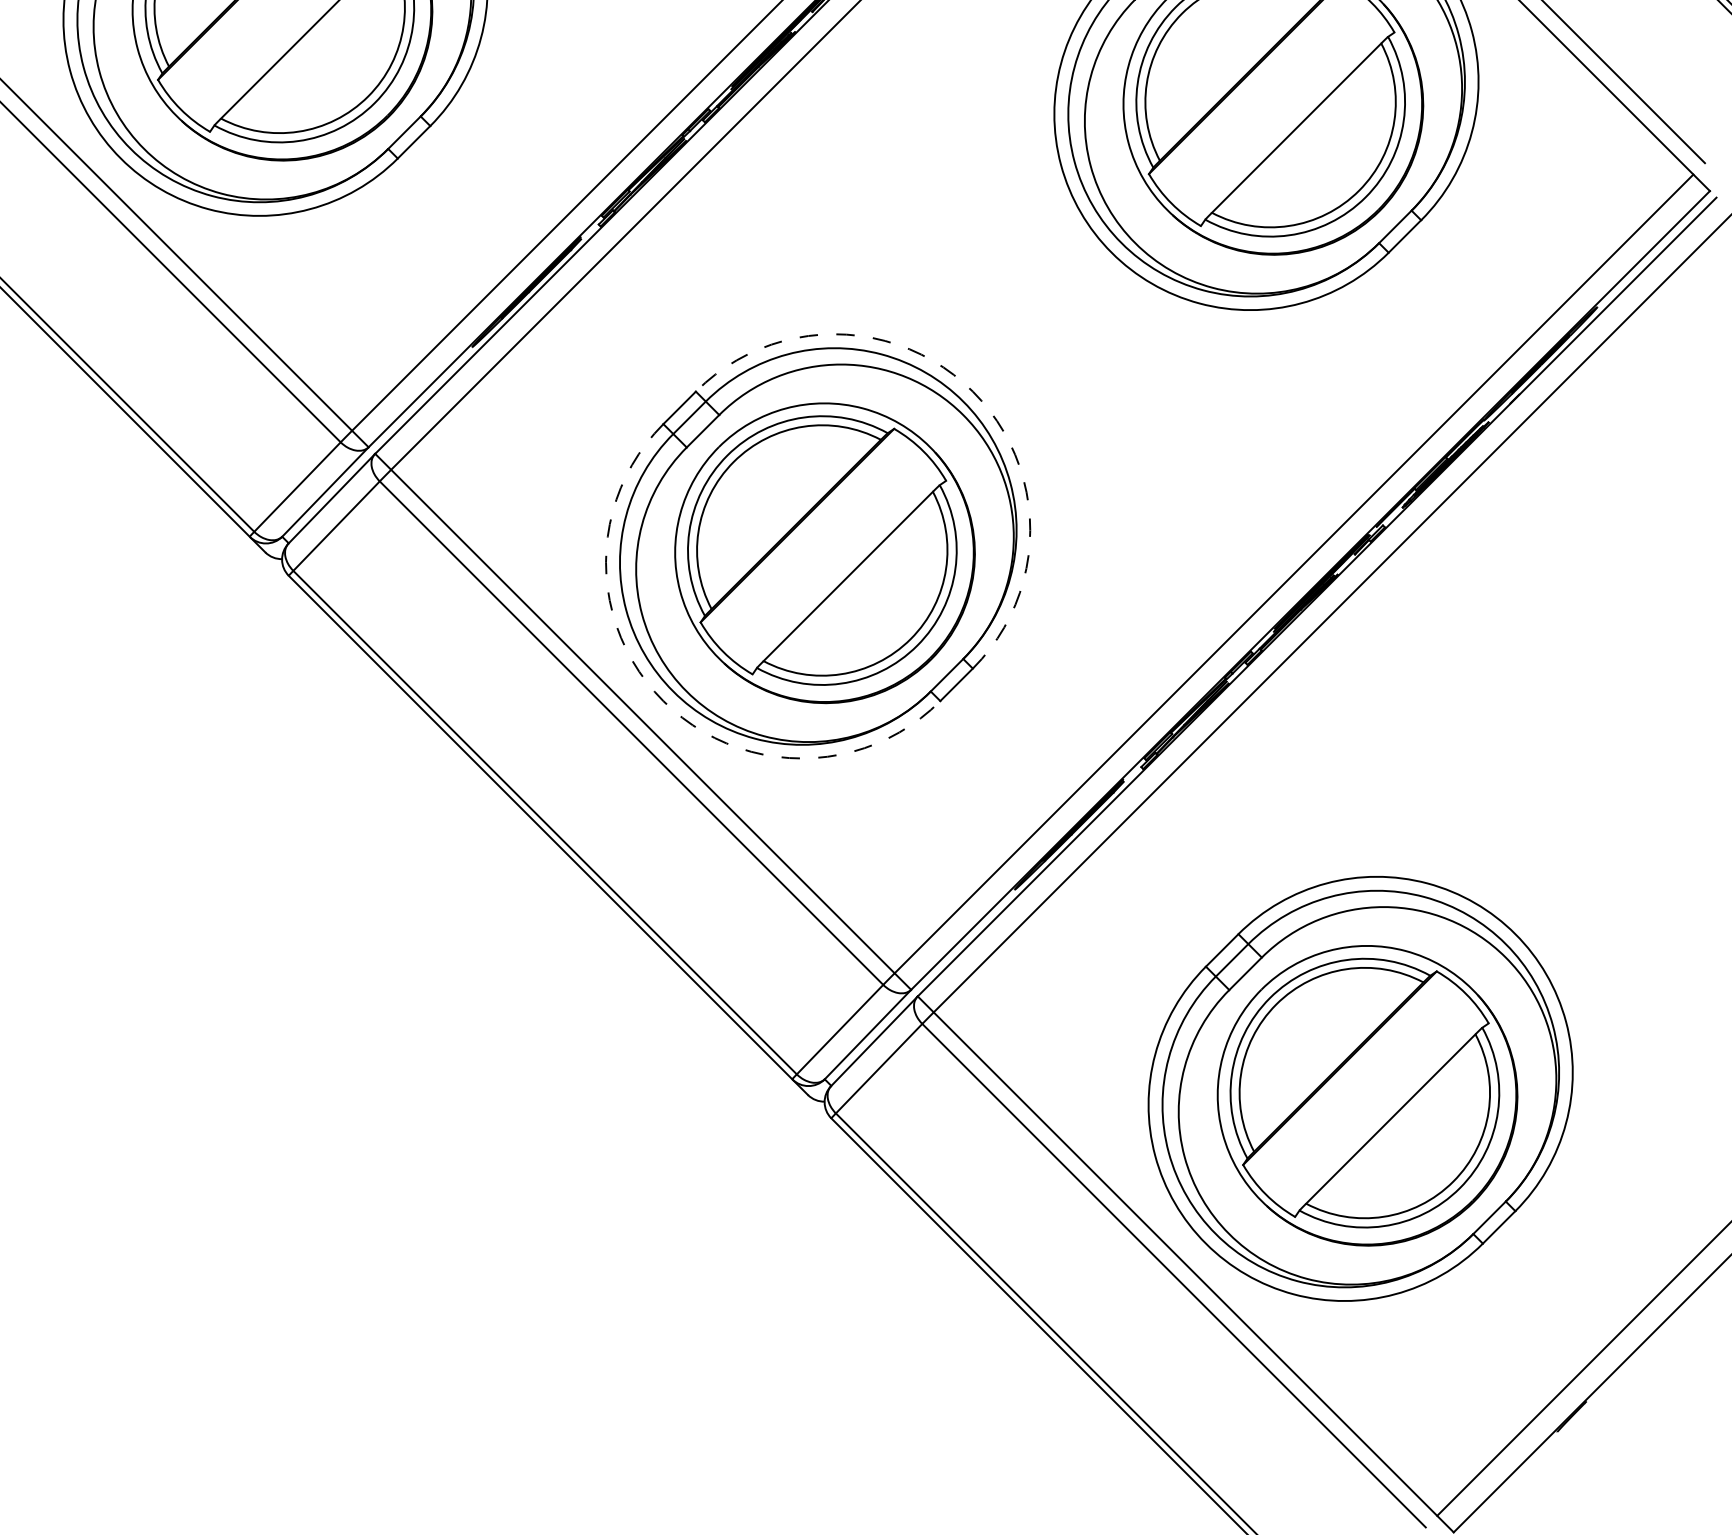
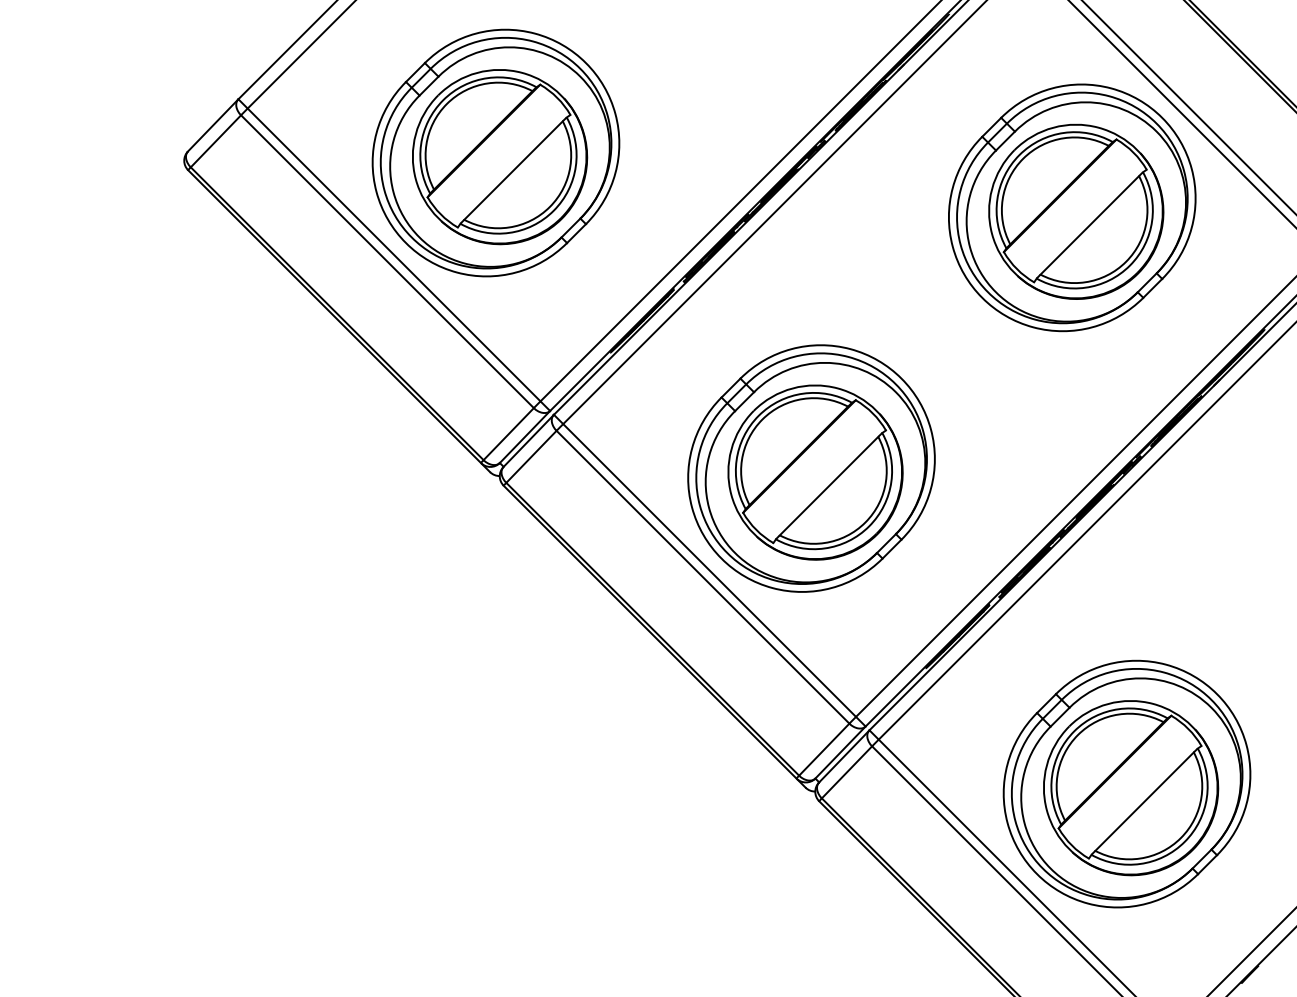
arc: (972, 391) -> (901, 378), dashed -> solid
arc: (663, 700) -> (721, 558), dashed -> solid

